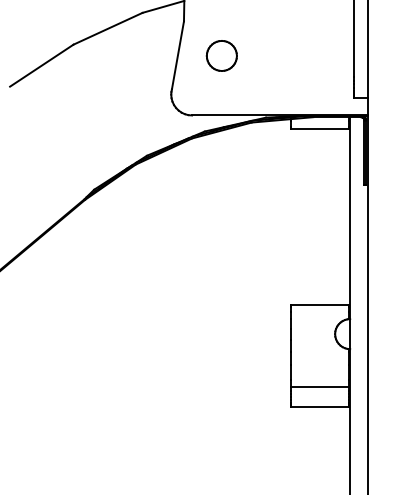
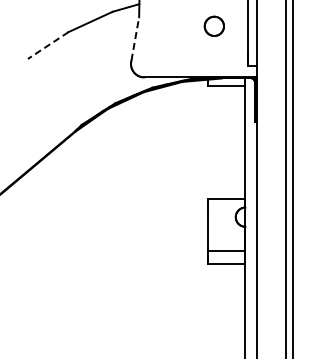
line: (178, 54) -> (135, 38), solid -> dashed
part: (220, 54) -> (213, 25), moved
line: (40, 65) -> (47, 45), solid -> dashed

